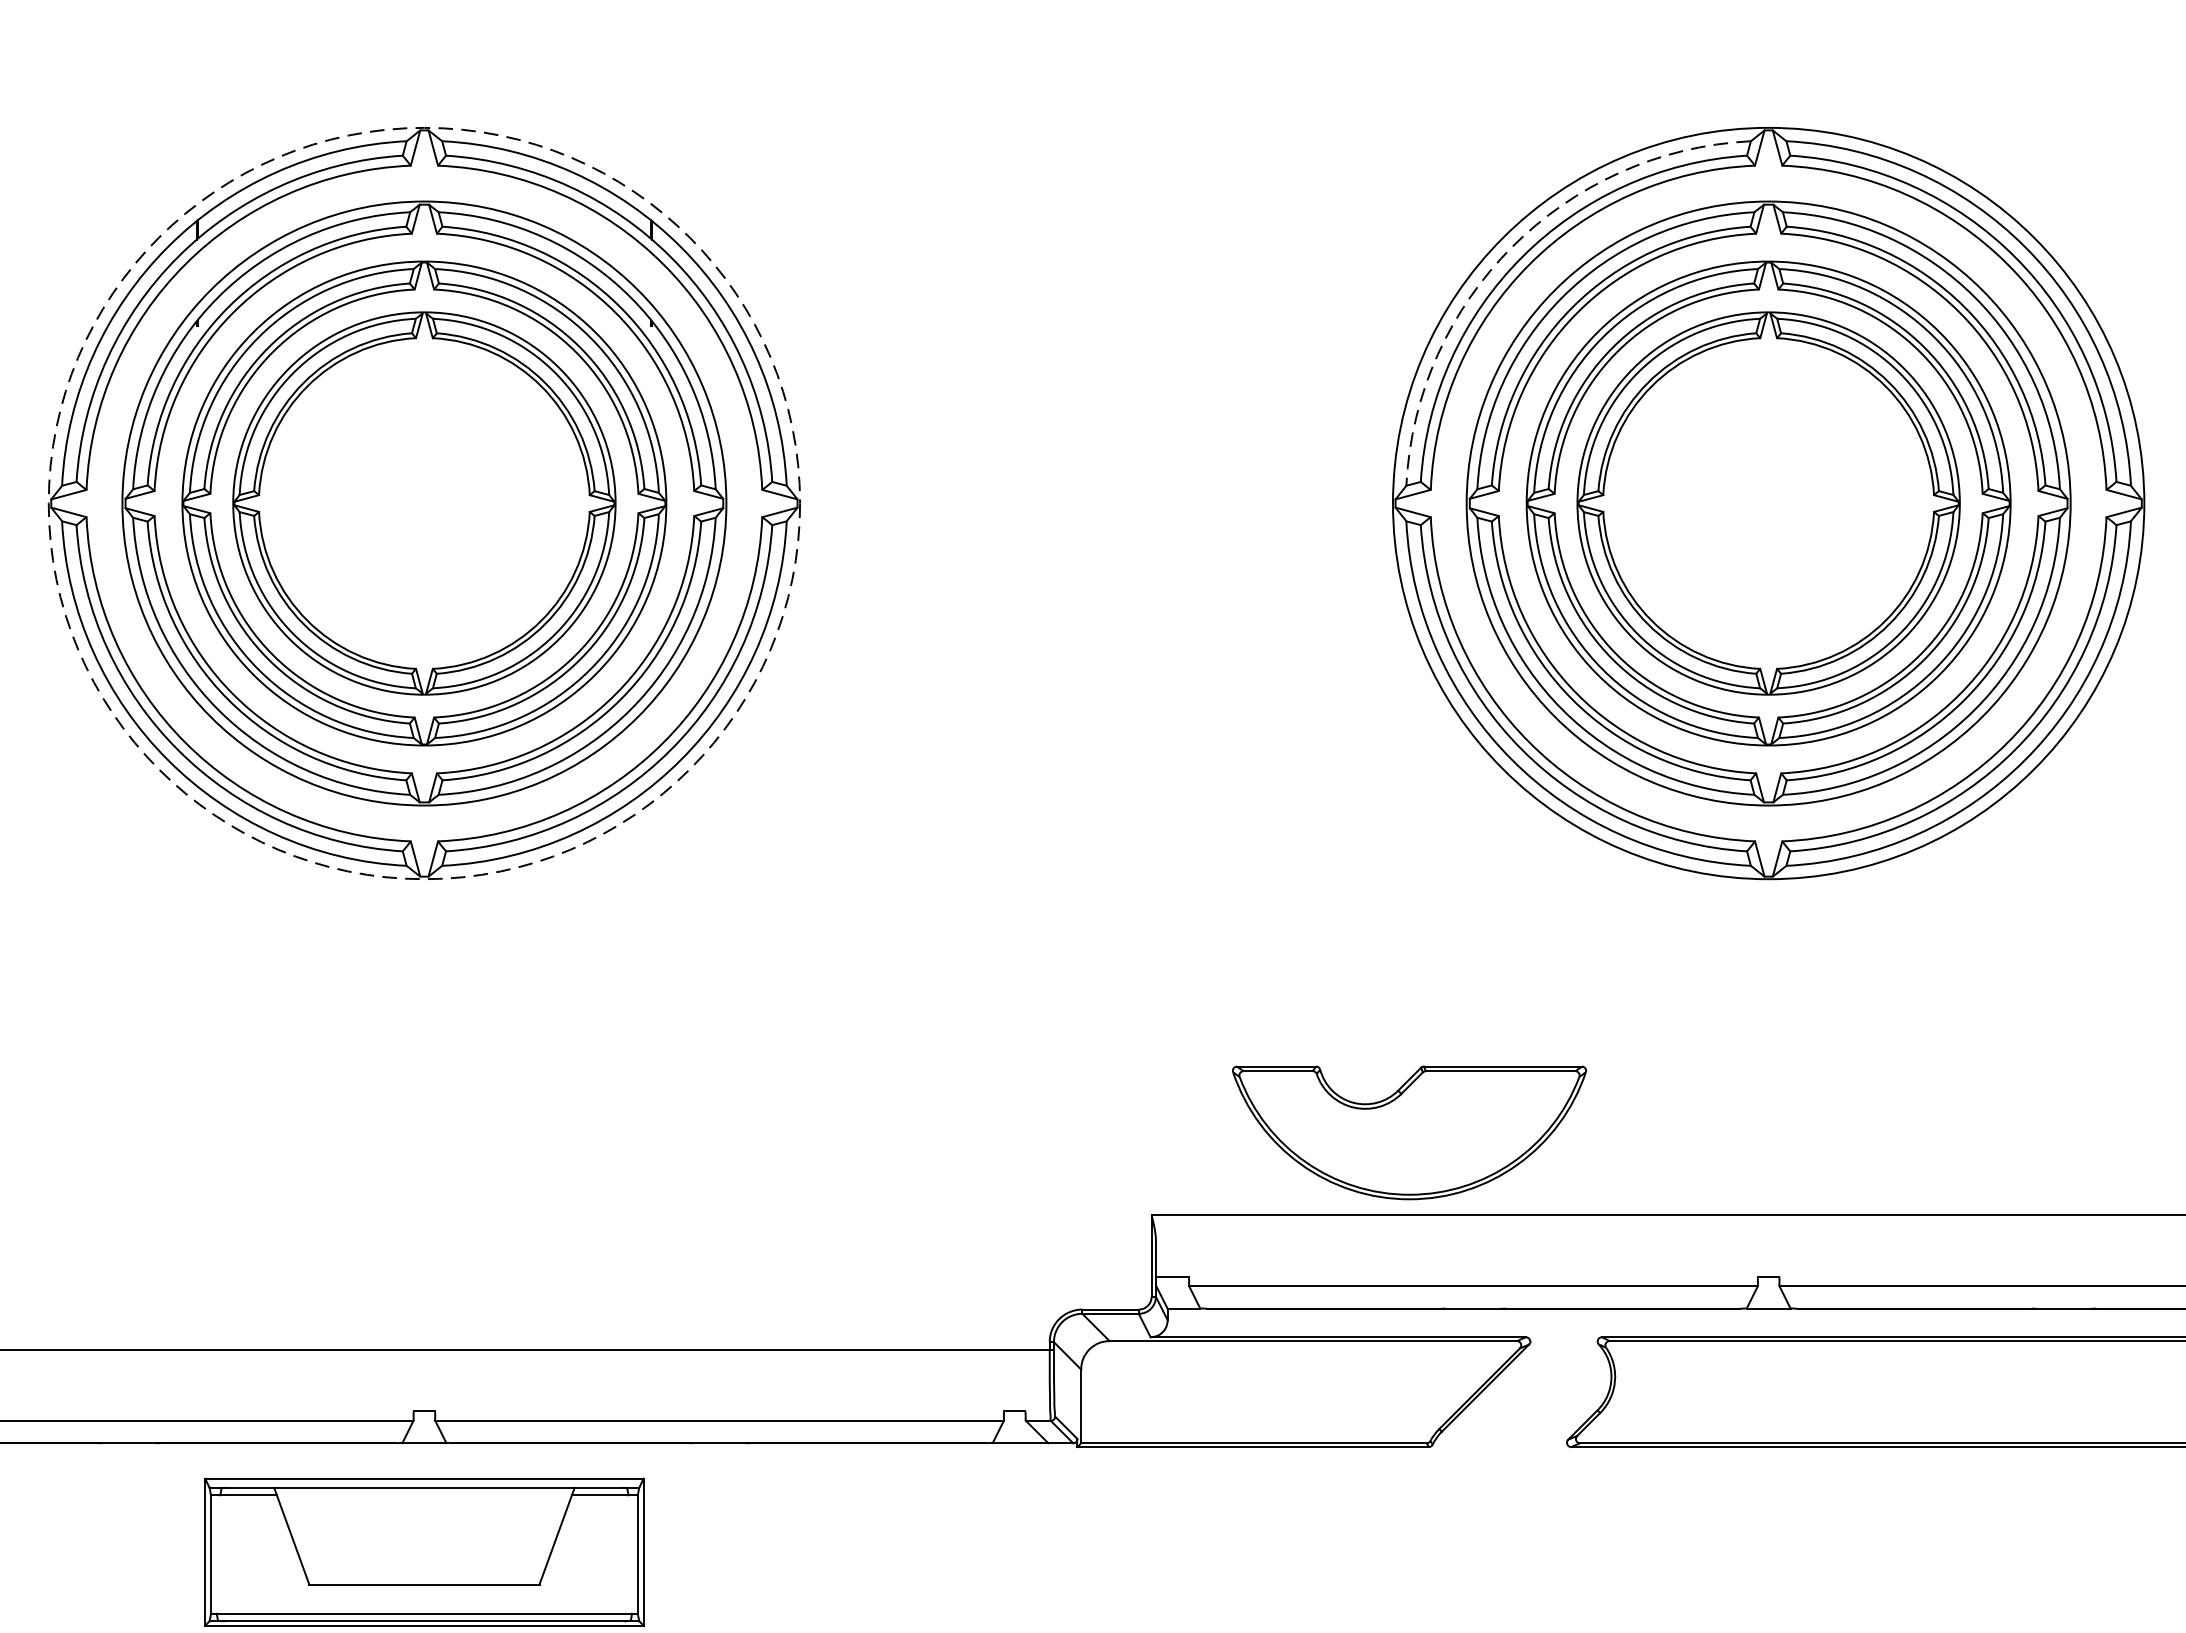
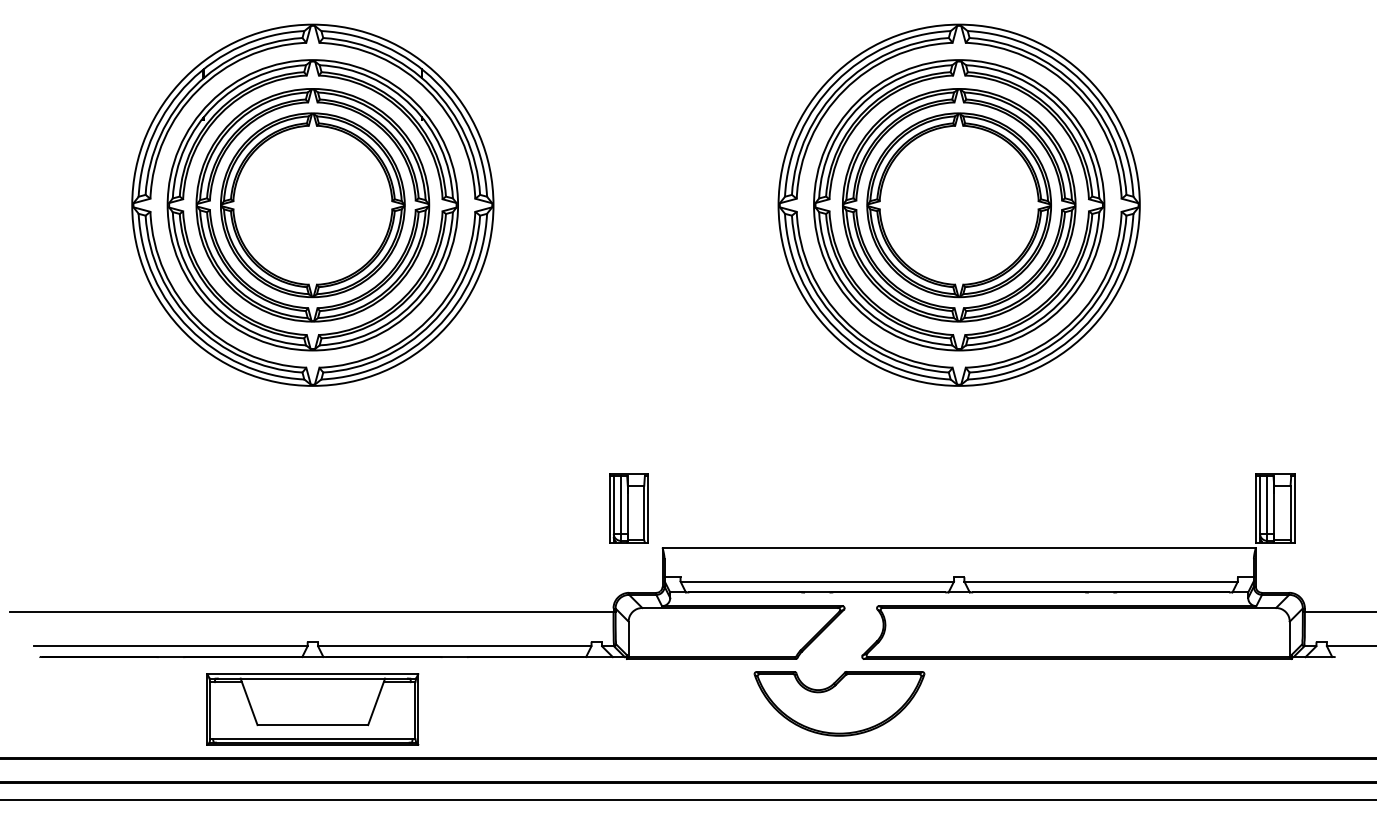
arc: (1511, 246) -> (835, 81), dashed -> solid
circle: (423, 501) -> (312, 204), dashed -> solid
part: (1409, 1132) -> (839, 703), moved
part: (1080, 1134) -> (628, 508), added

